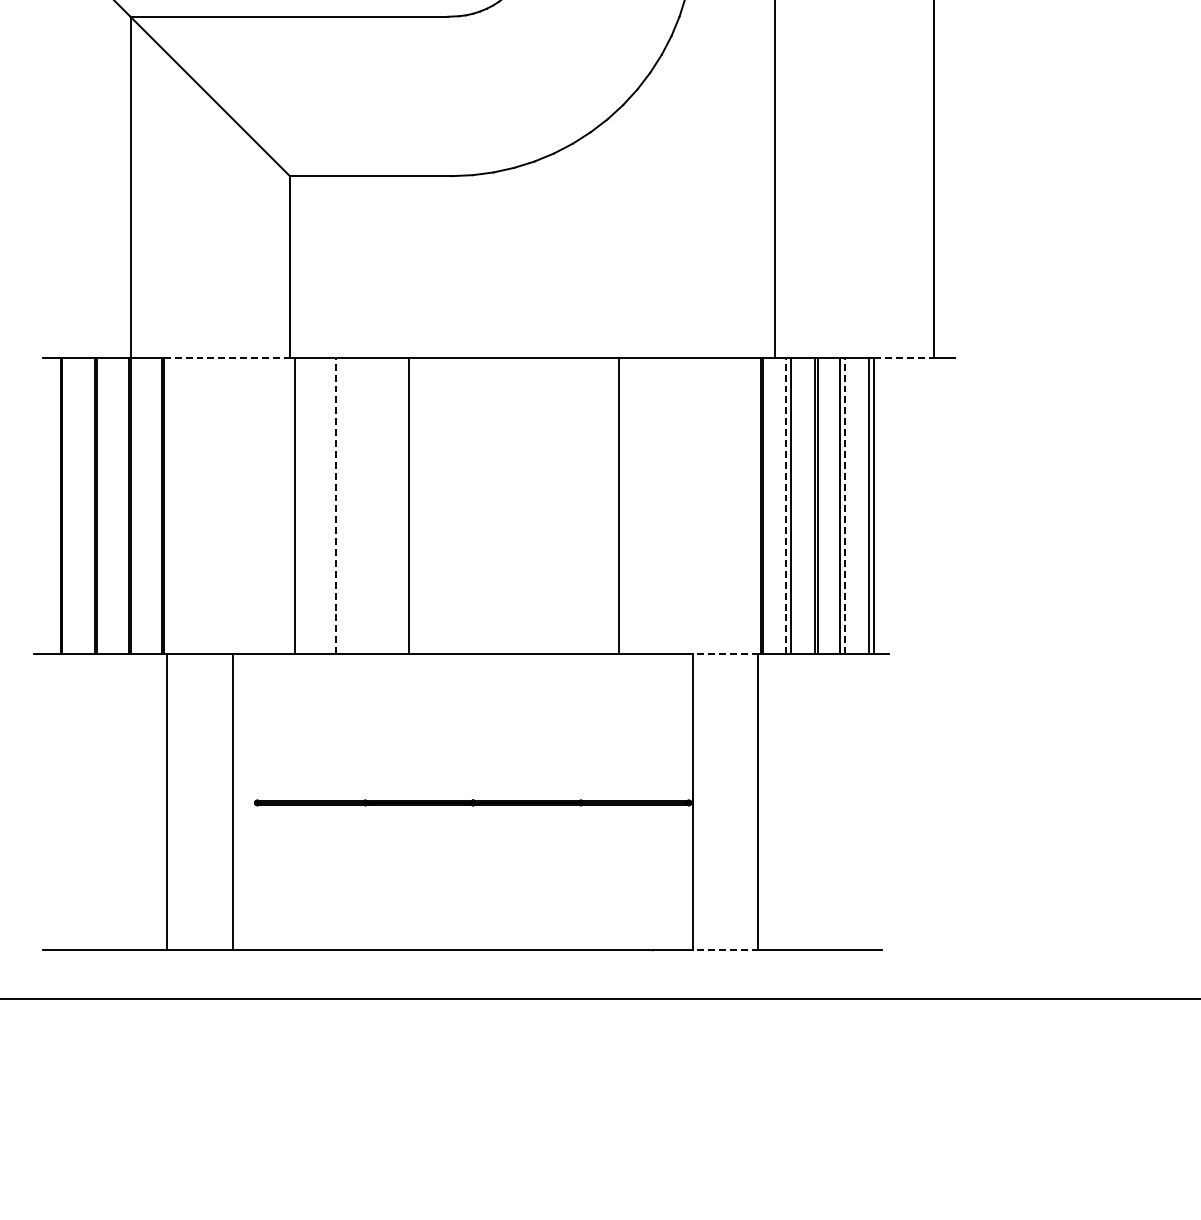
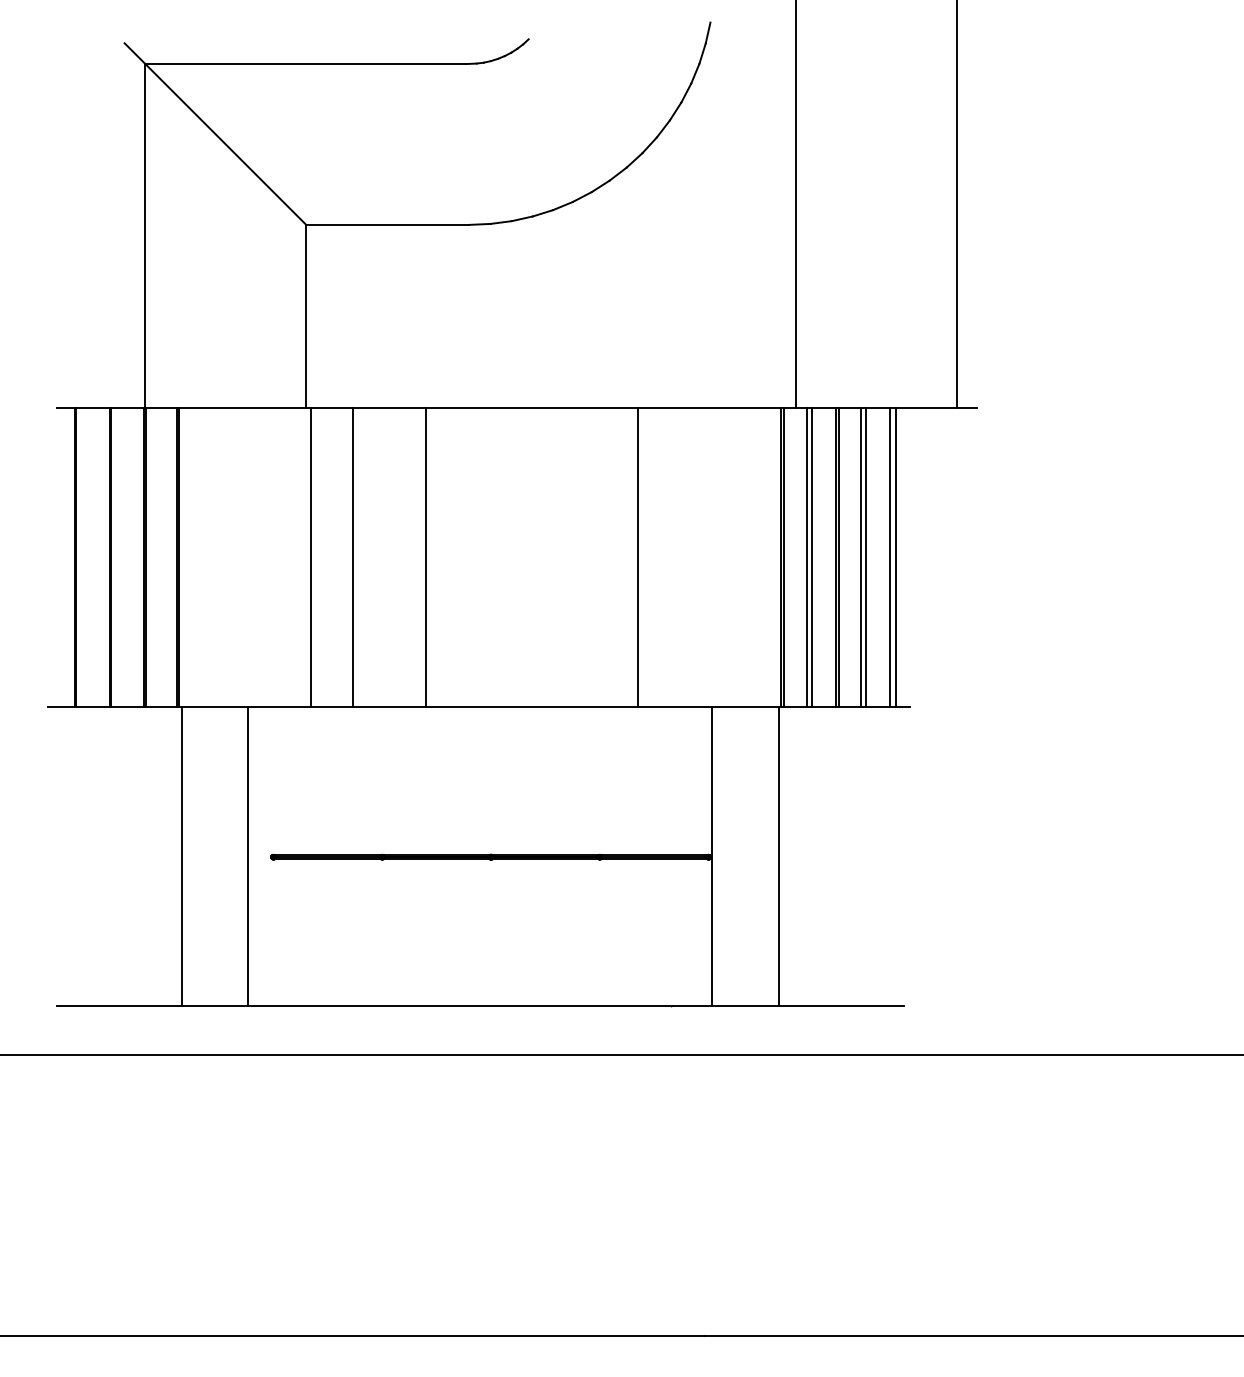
line: (226, 358) -> (242, 408), dashed -> solid
line: (904, 358) -> (926, 408), dashed -> solid
line: (335, 505) -> (352, 557), dashed -> solid
line: (785, 505) -> (806, 557), dashed -> solid
line: (844, 505) -> (865, 557), dashed -> solid
line: (725, 654) -> (745, 707), dashed -> solid
line: (725, 949) -> (745, 1005), dashed -> solid

